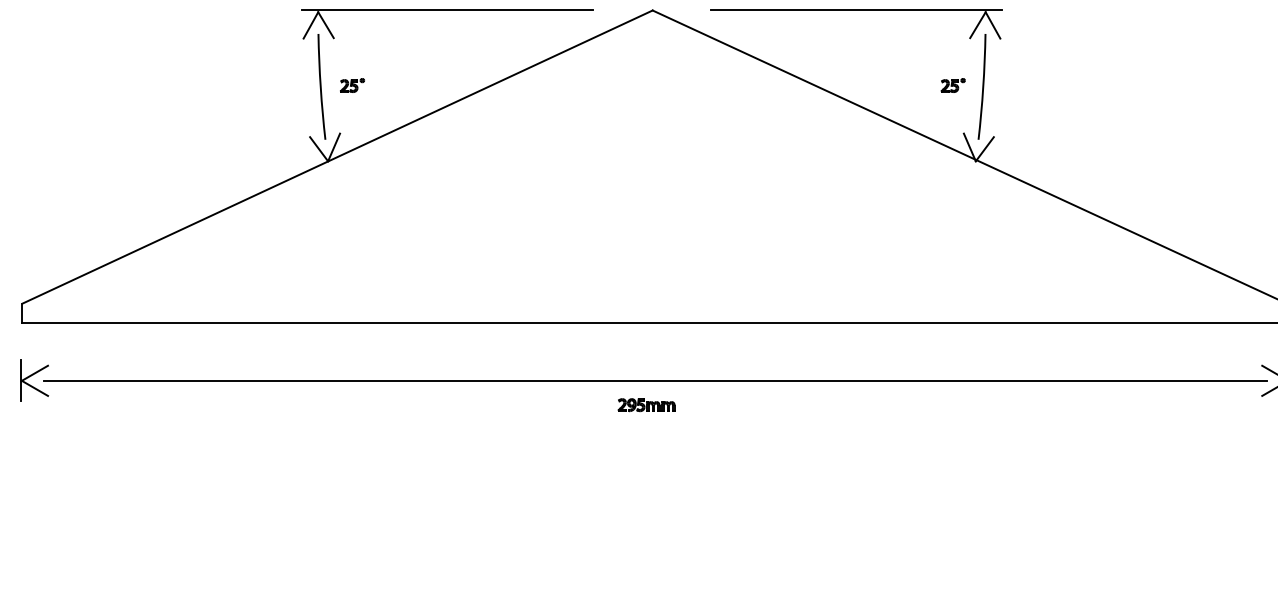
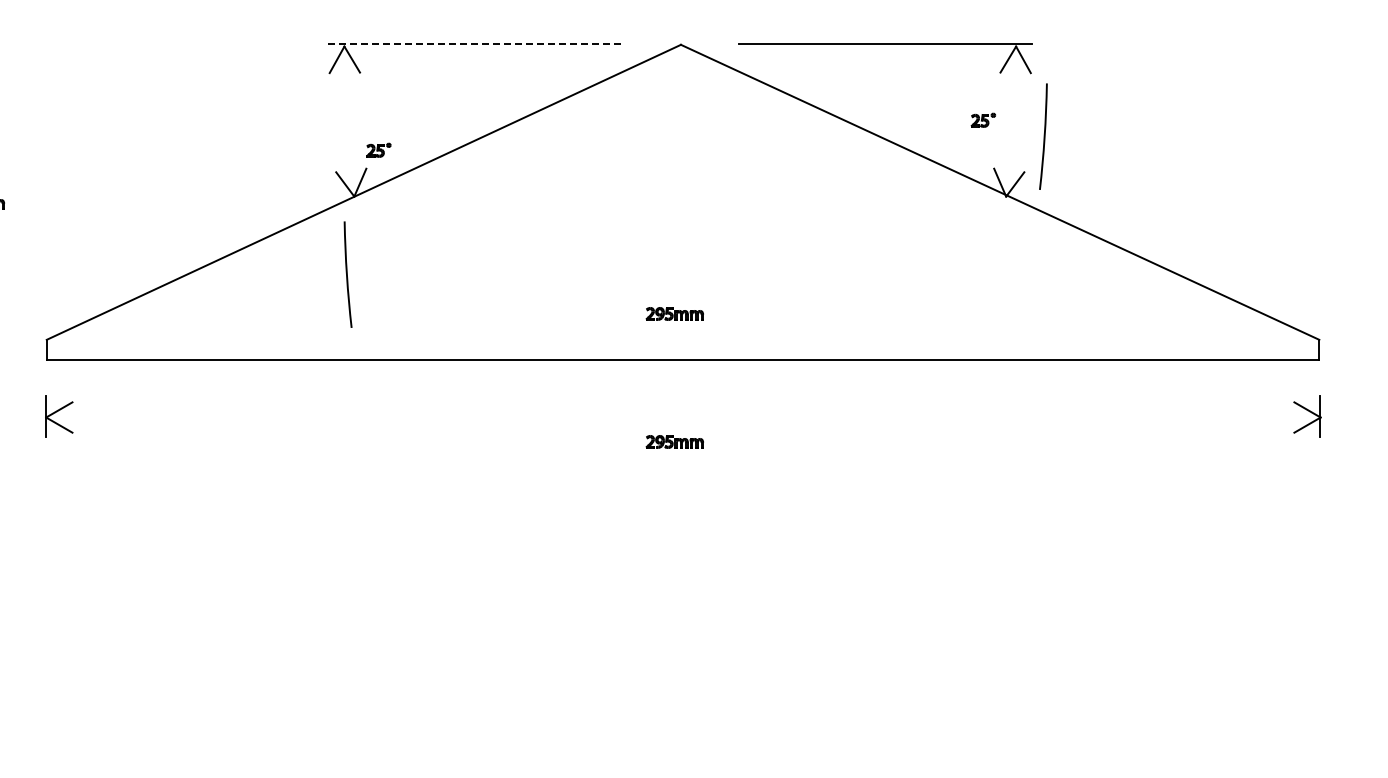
line: (447, 10) -> (474, 44), solid -> dashed
part: (352, 84) -> (378, 149), moved
curve: (321, 86) -> (347, 274), moved
curve: (982, 86) -> (1043, 136), moved
part: (646, 277) -> (674, 313), added
line: (655, 380) -> (683, 417), removed

